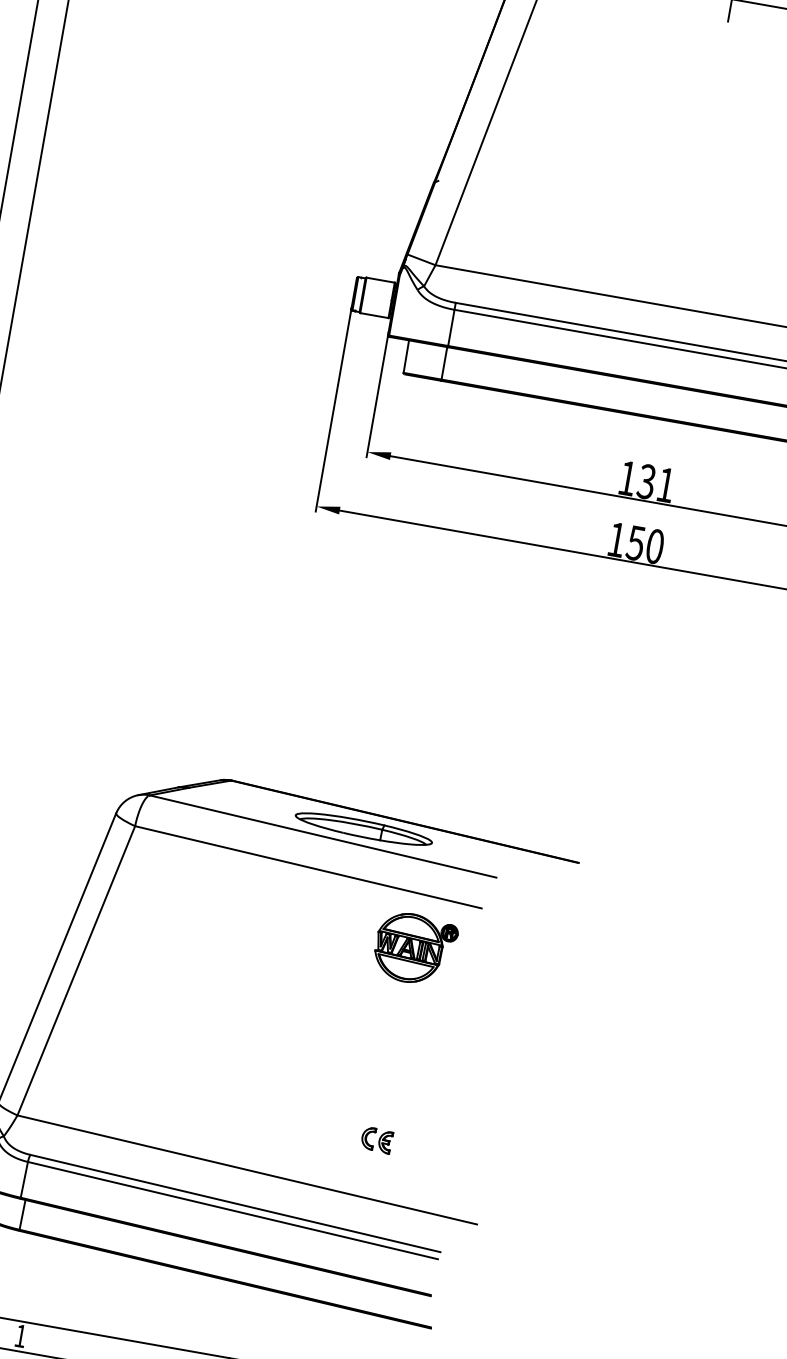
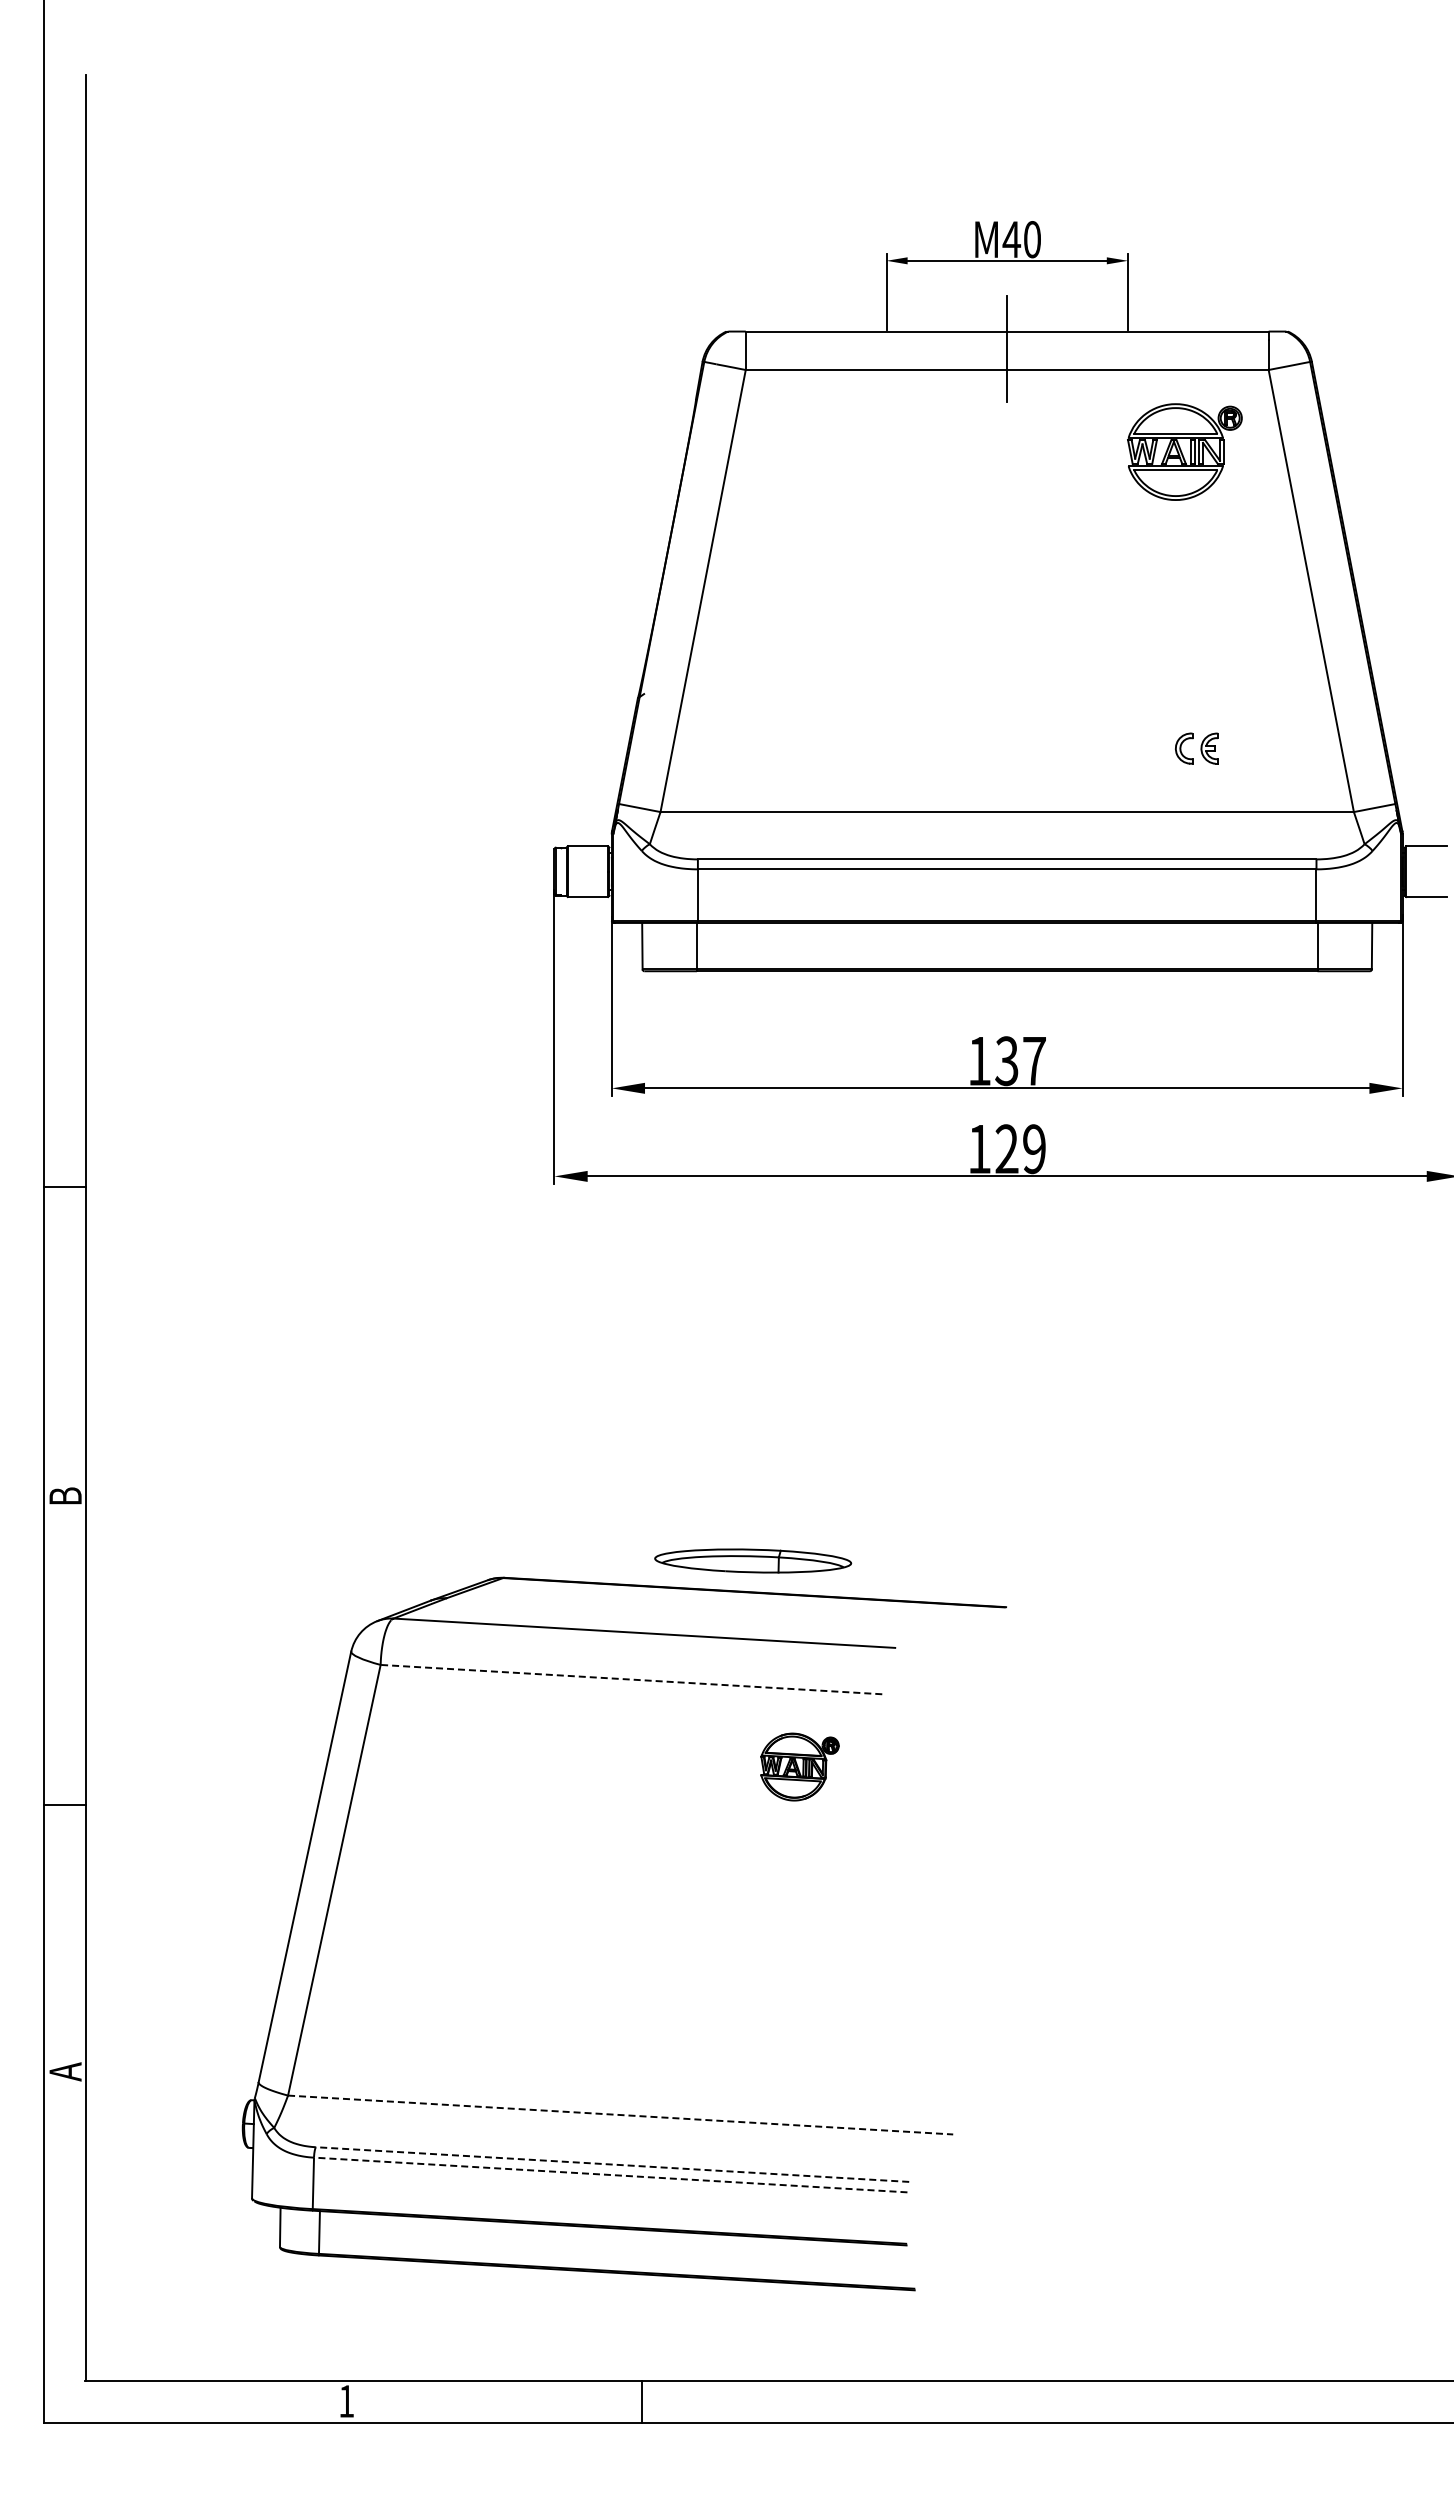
text: (665, 485) -> (1034, 1061), 131 -> 137
text: (645, 545) -> (1020, 1149), 150 -> 129
part: (364, 828) -> (753, 1560), moved
line: (307, 867) -> (630, 1679), solid -> dashed
part: (415, 948) -> (799, 1766), size x0.7
part: (377, 1139) -> (793, 2041), removed
line: (247, 1170) -> (621, 2115), solid -> dashed
line: (234, 1203) -> (611, 2164), solid -> dashed
line: (232, 1210) -> (610, 2174), solid -> dashed

